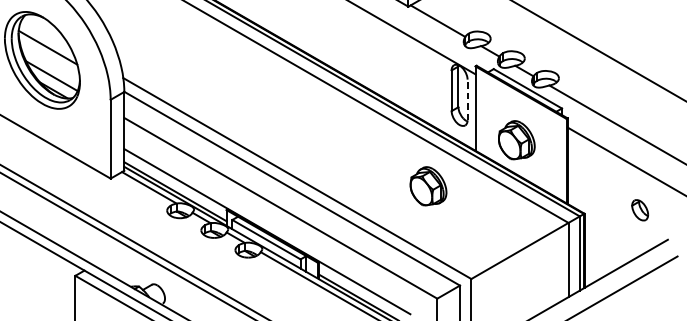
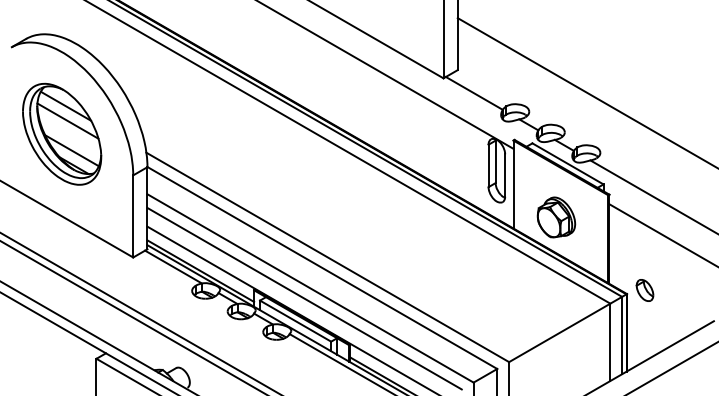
line: (45, 32) -> (65, 105), added
line: (467, 99) -> (505, 175), dashed -> solid
part: (428, 186) -> (464, 265), removed
part: (639, 210) -> (644, 290), moved
line: (275, 217) -> (304, 298), added

